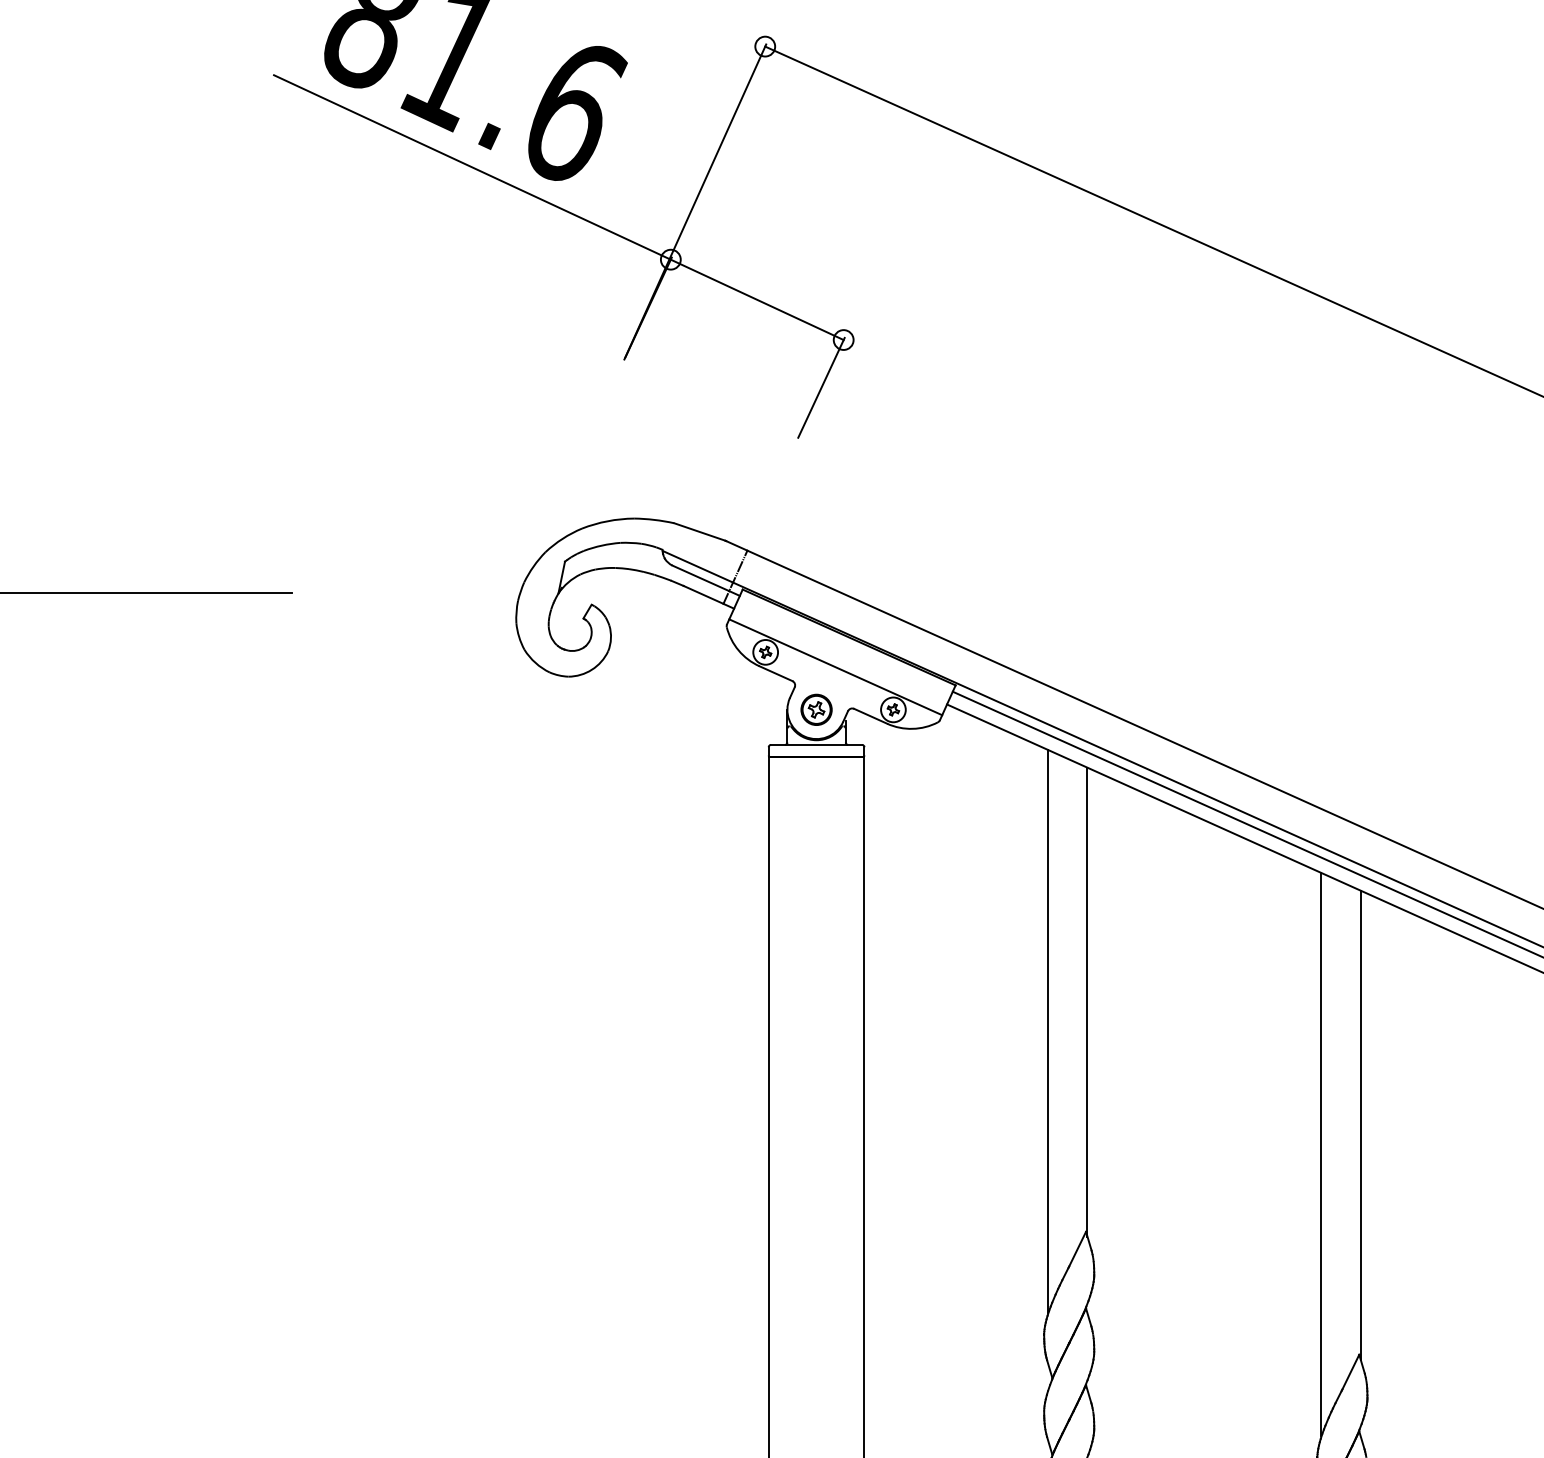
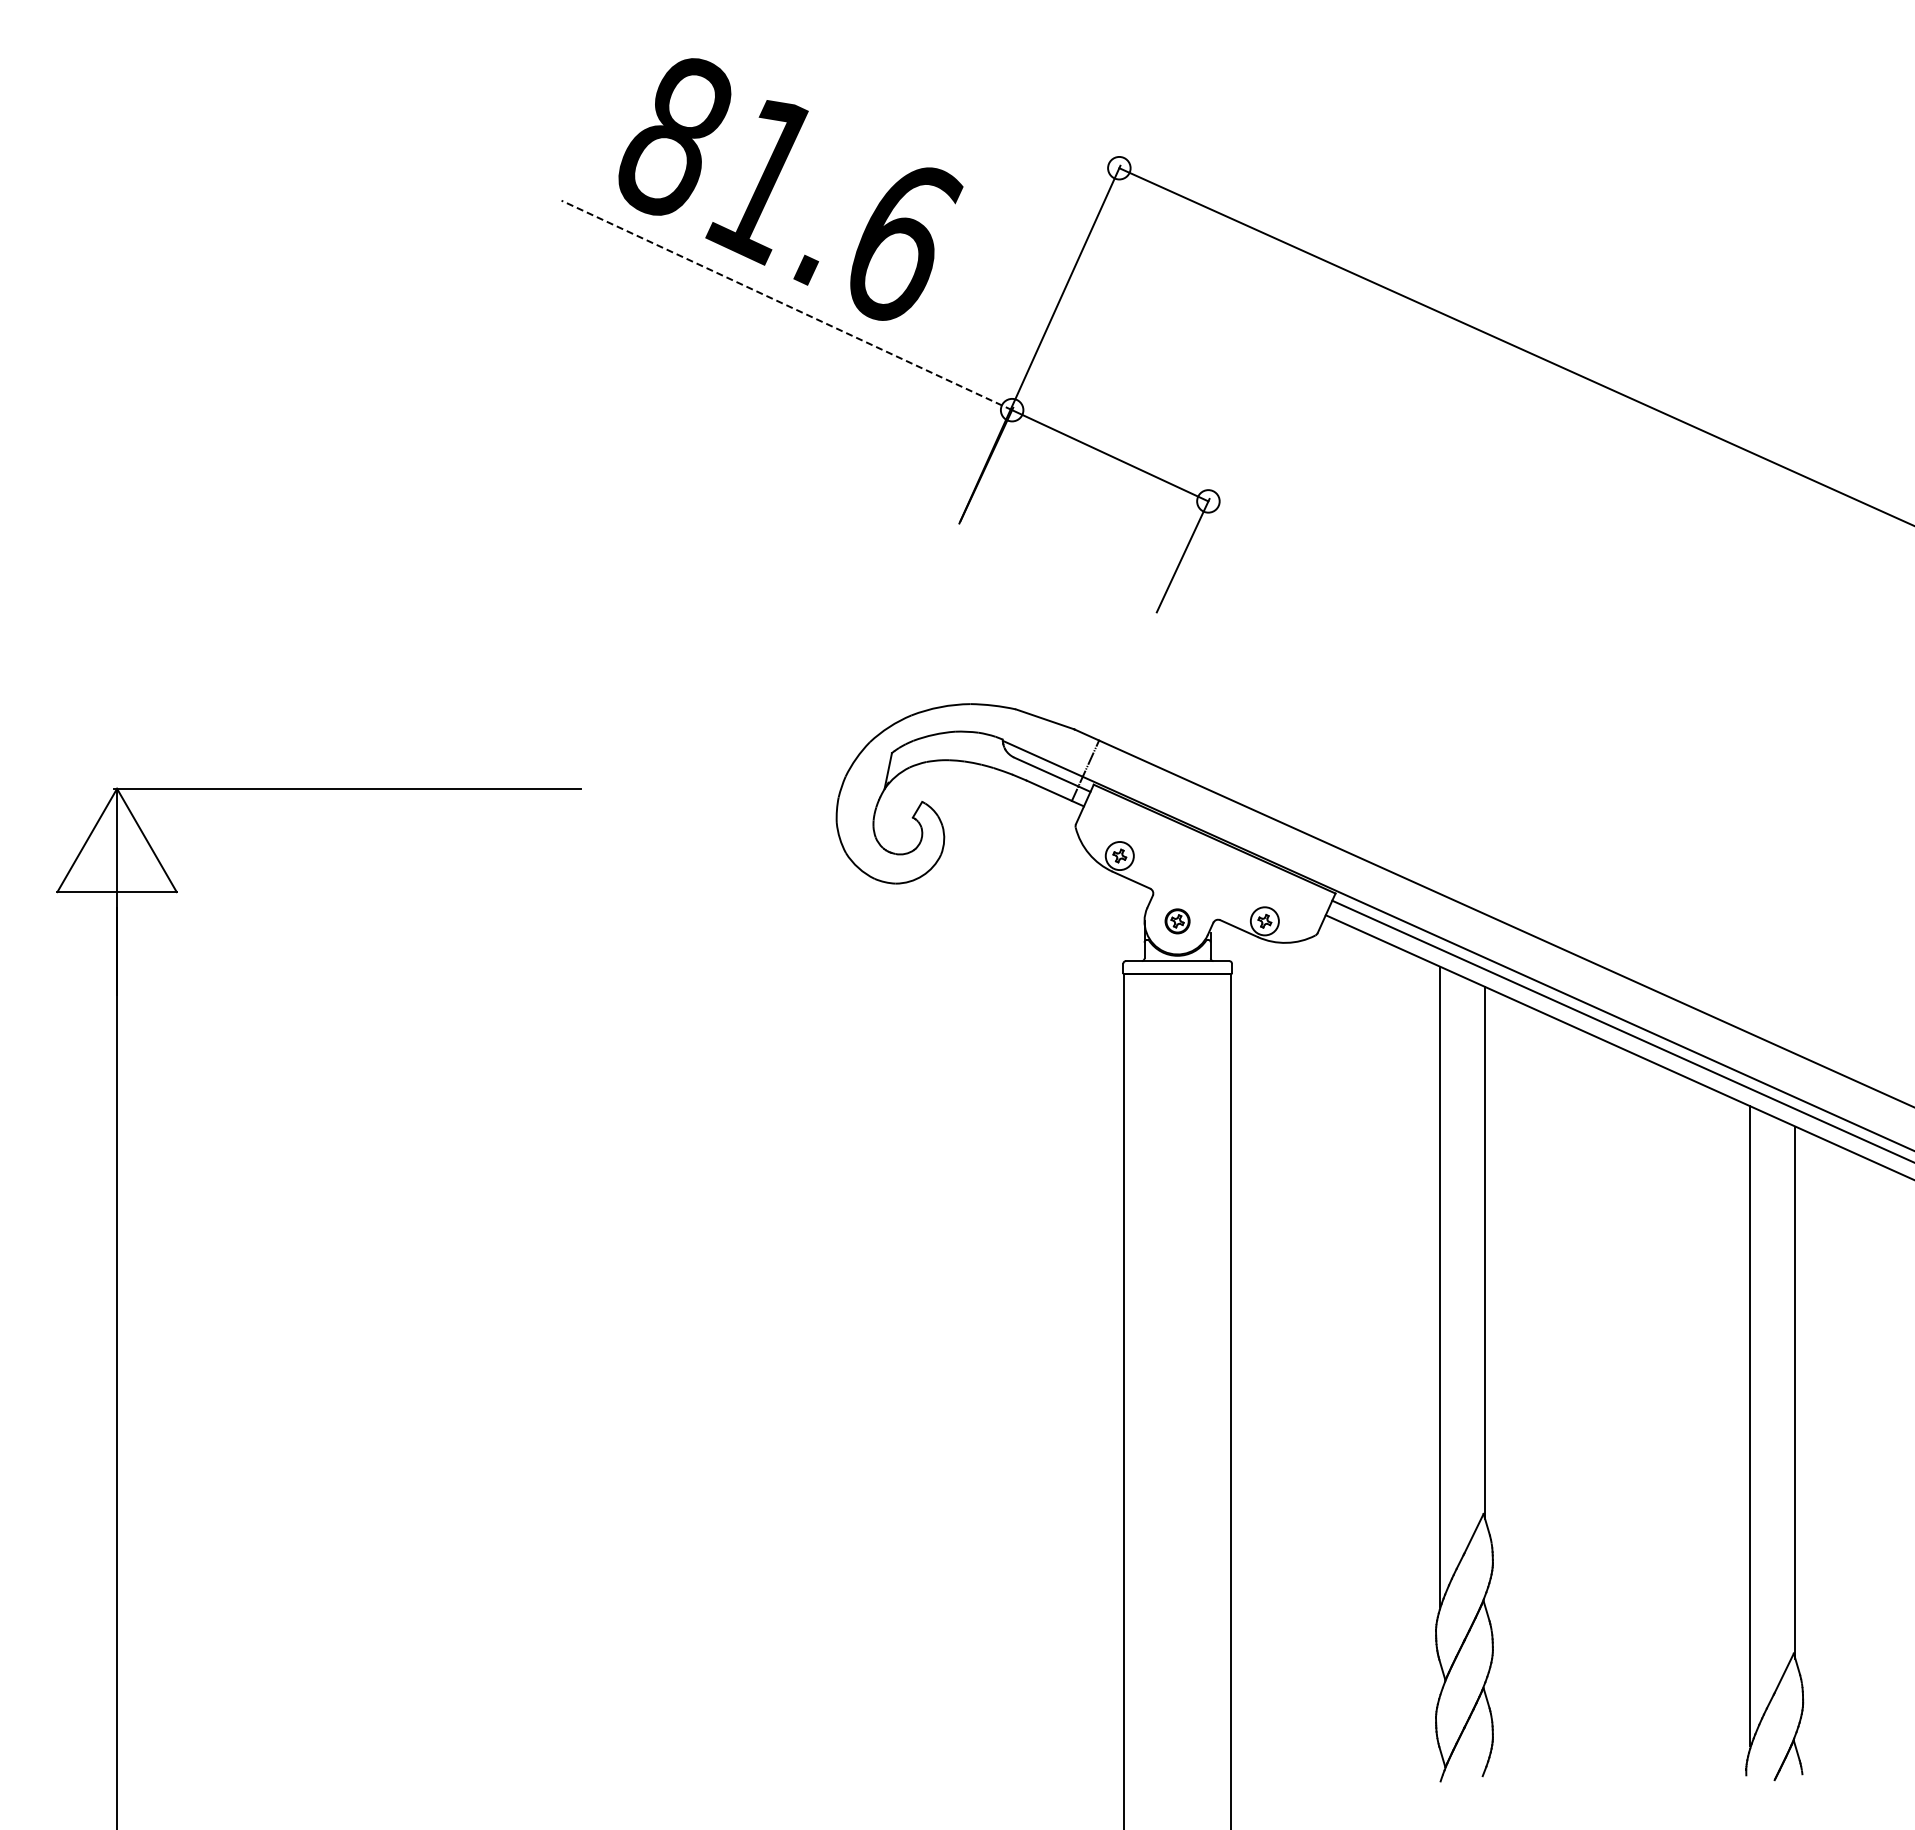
line: (472, 167) -> (786, 305), solid -> dashed
line: (835, 666) -> (1199, 872), removed
part: (816, 710) -> (1177, 921), size x0.7

